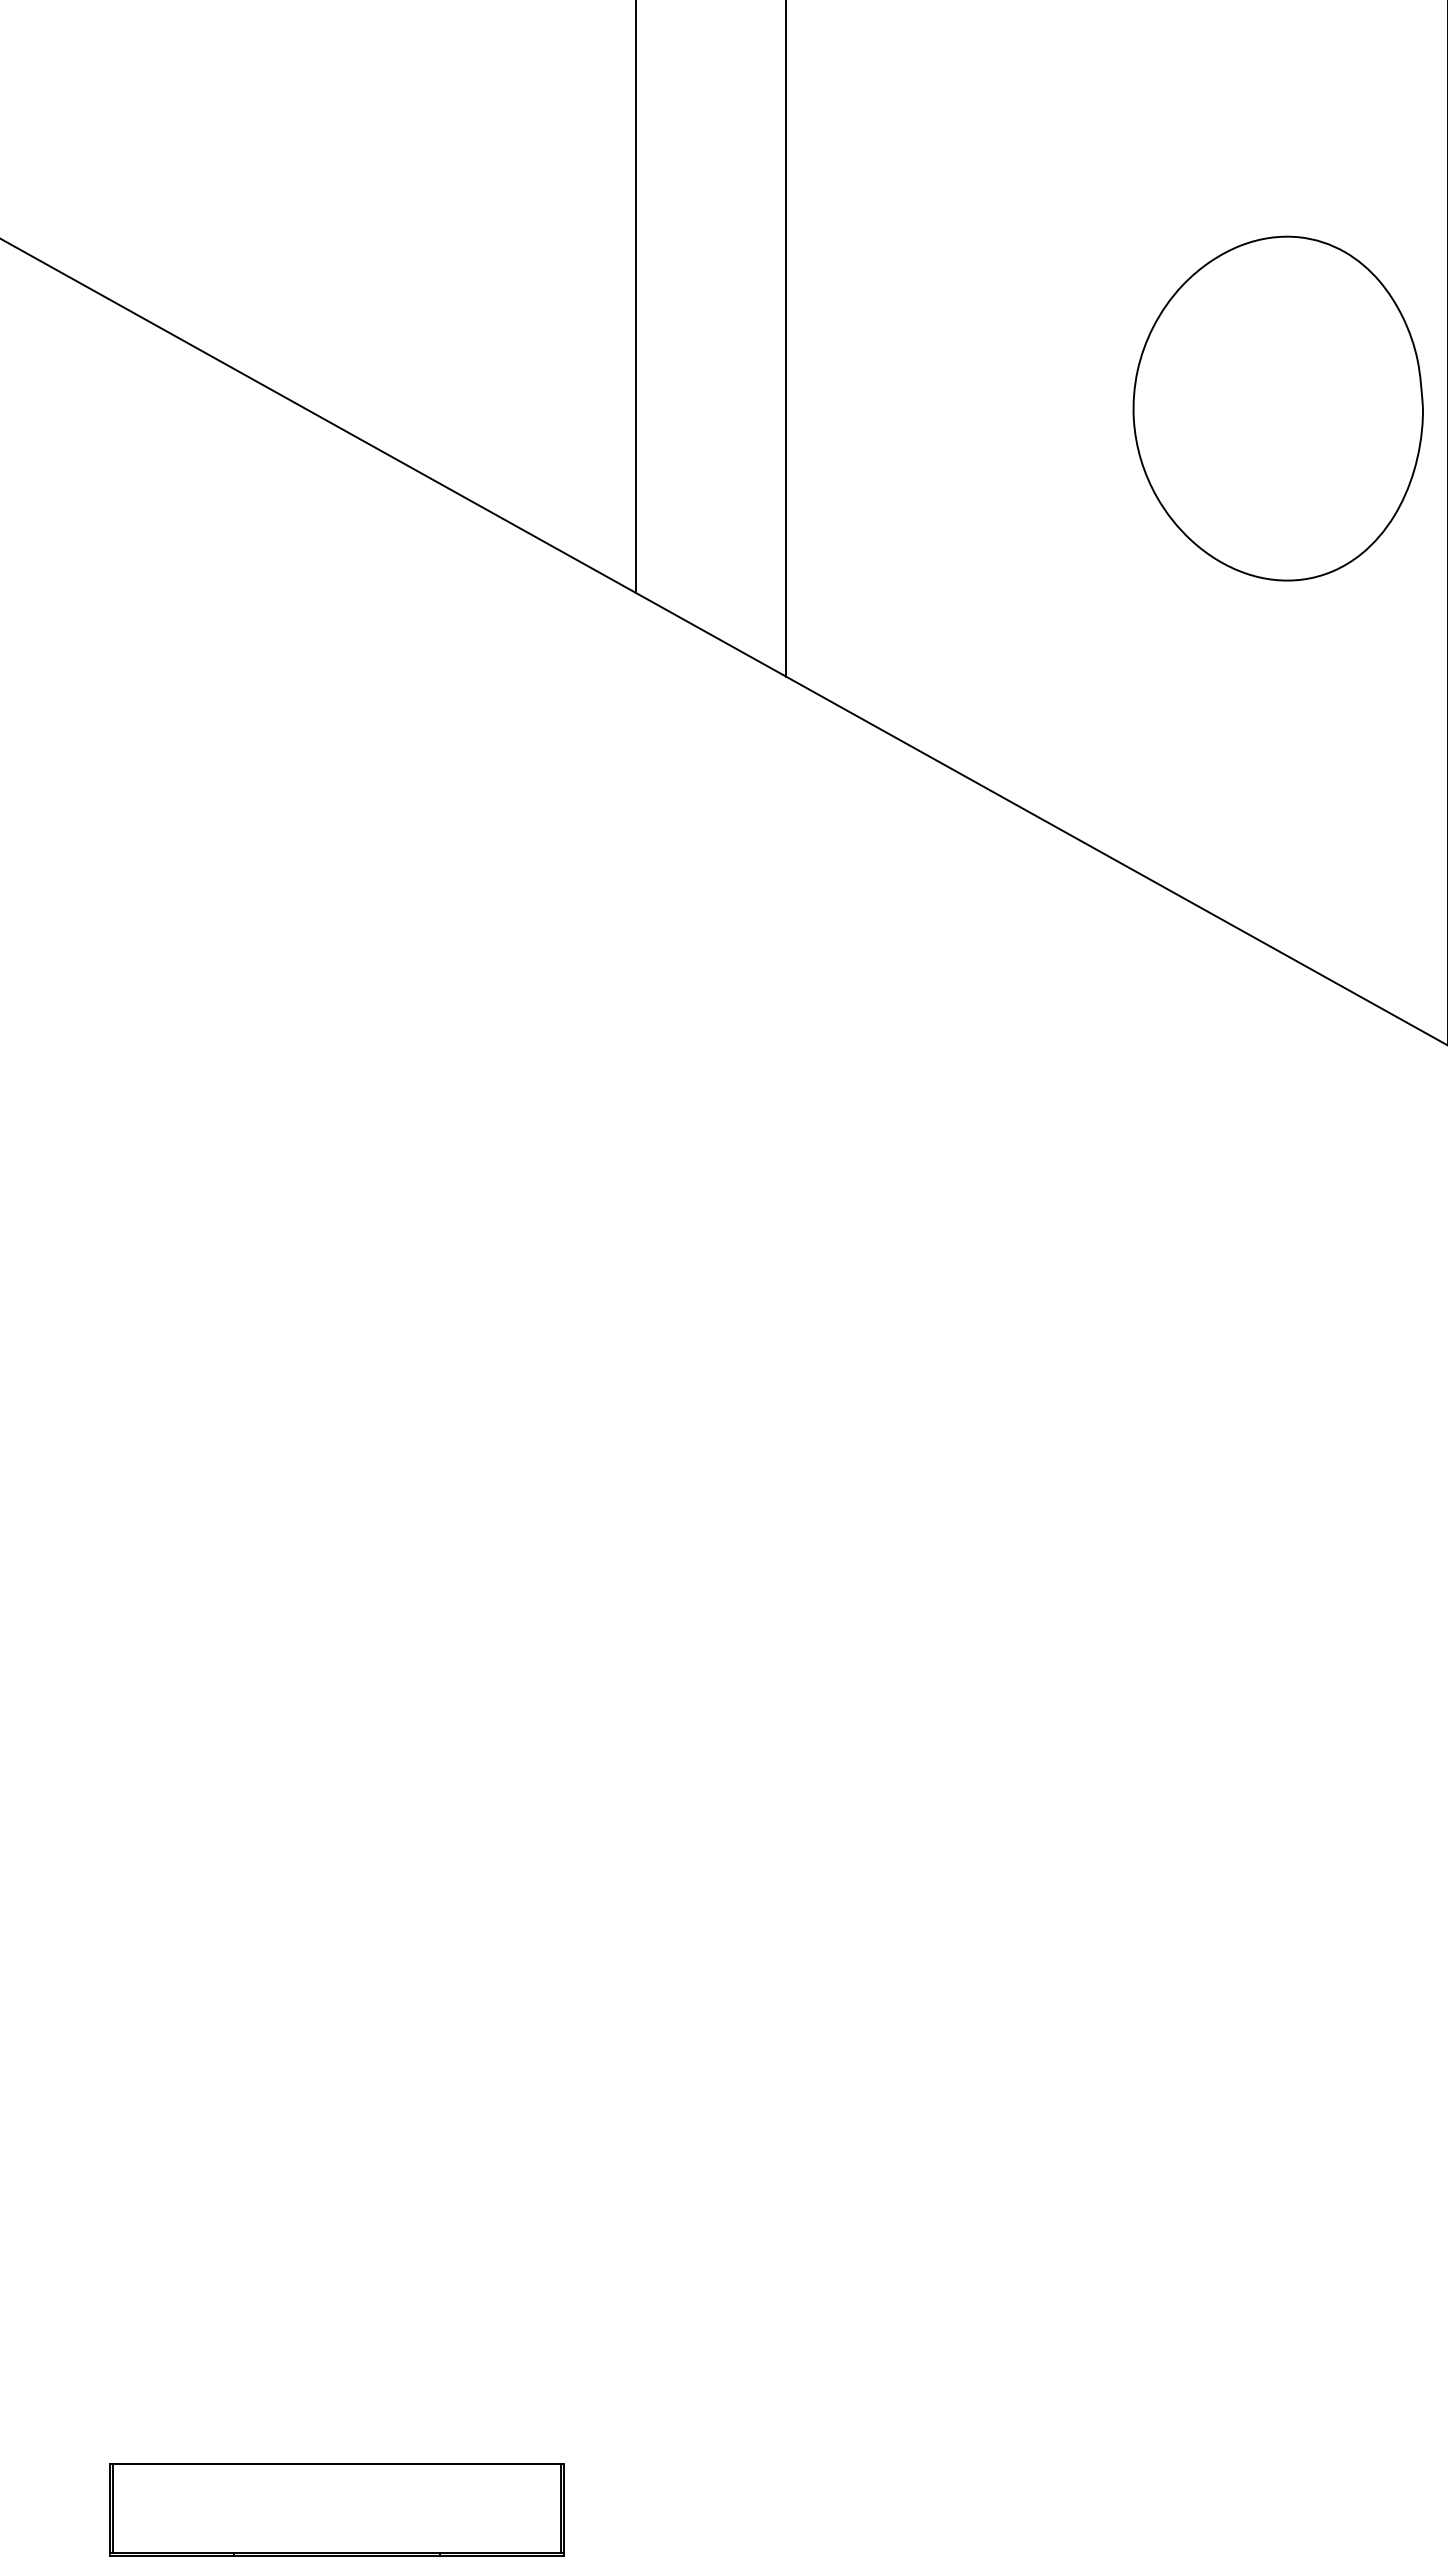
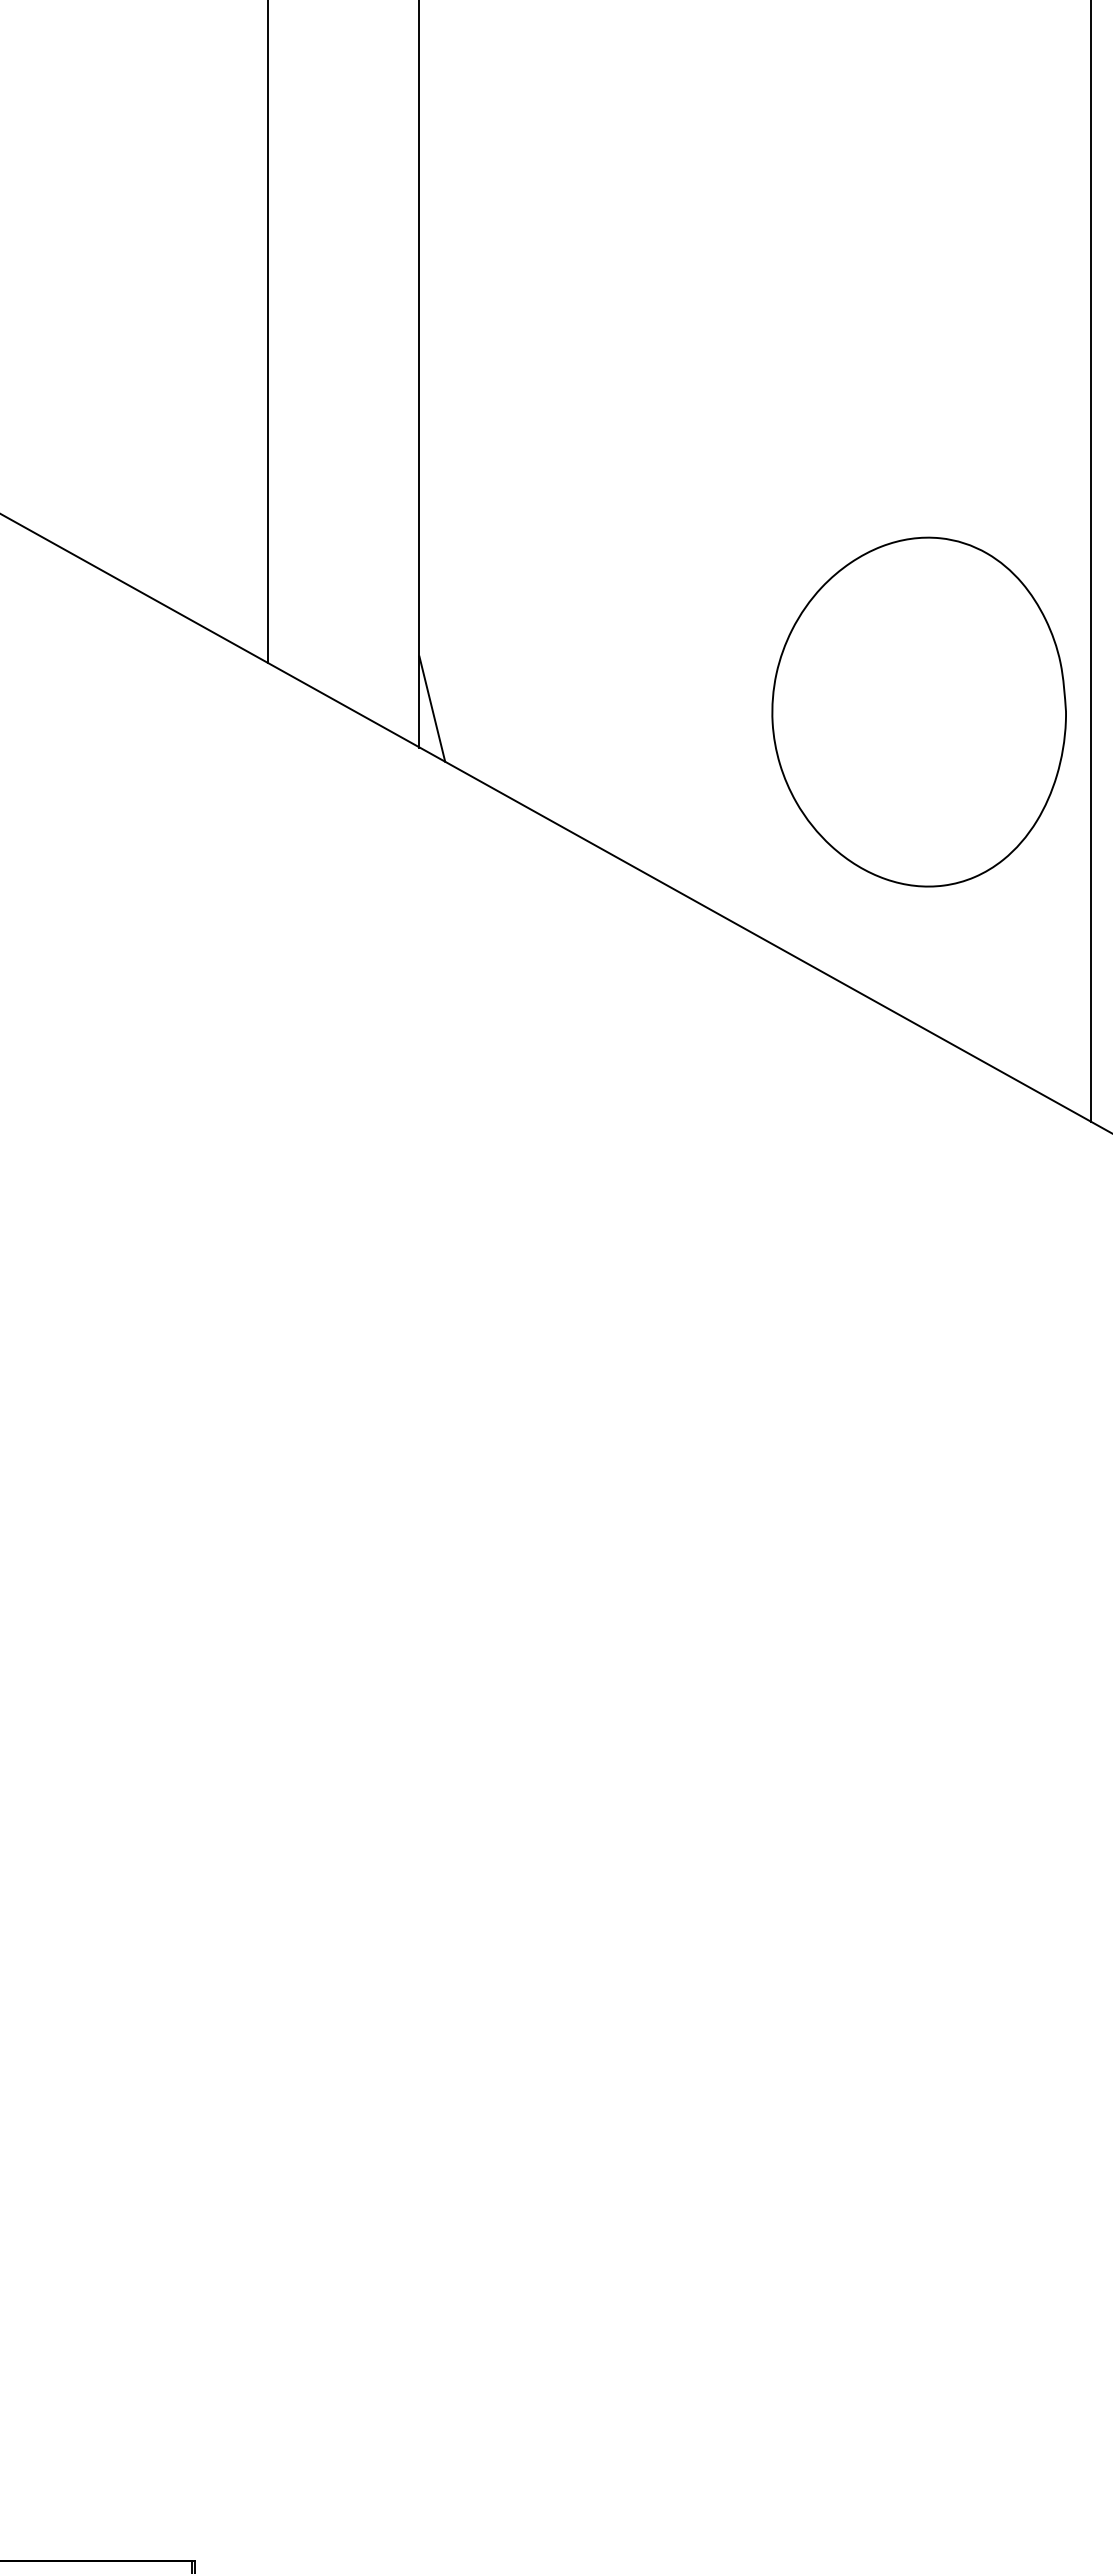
part: (1277, 408) -> (918, 711), moved
line: (798, 638) -> (432, 708), added

